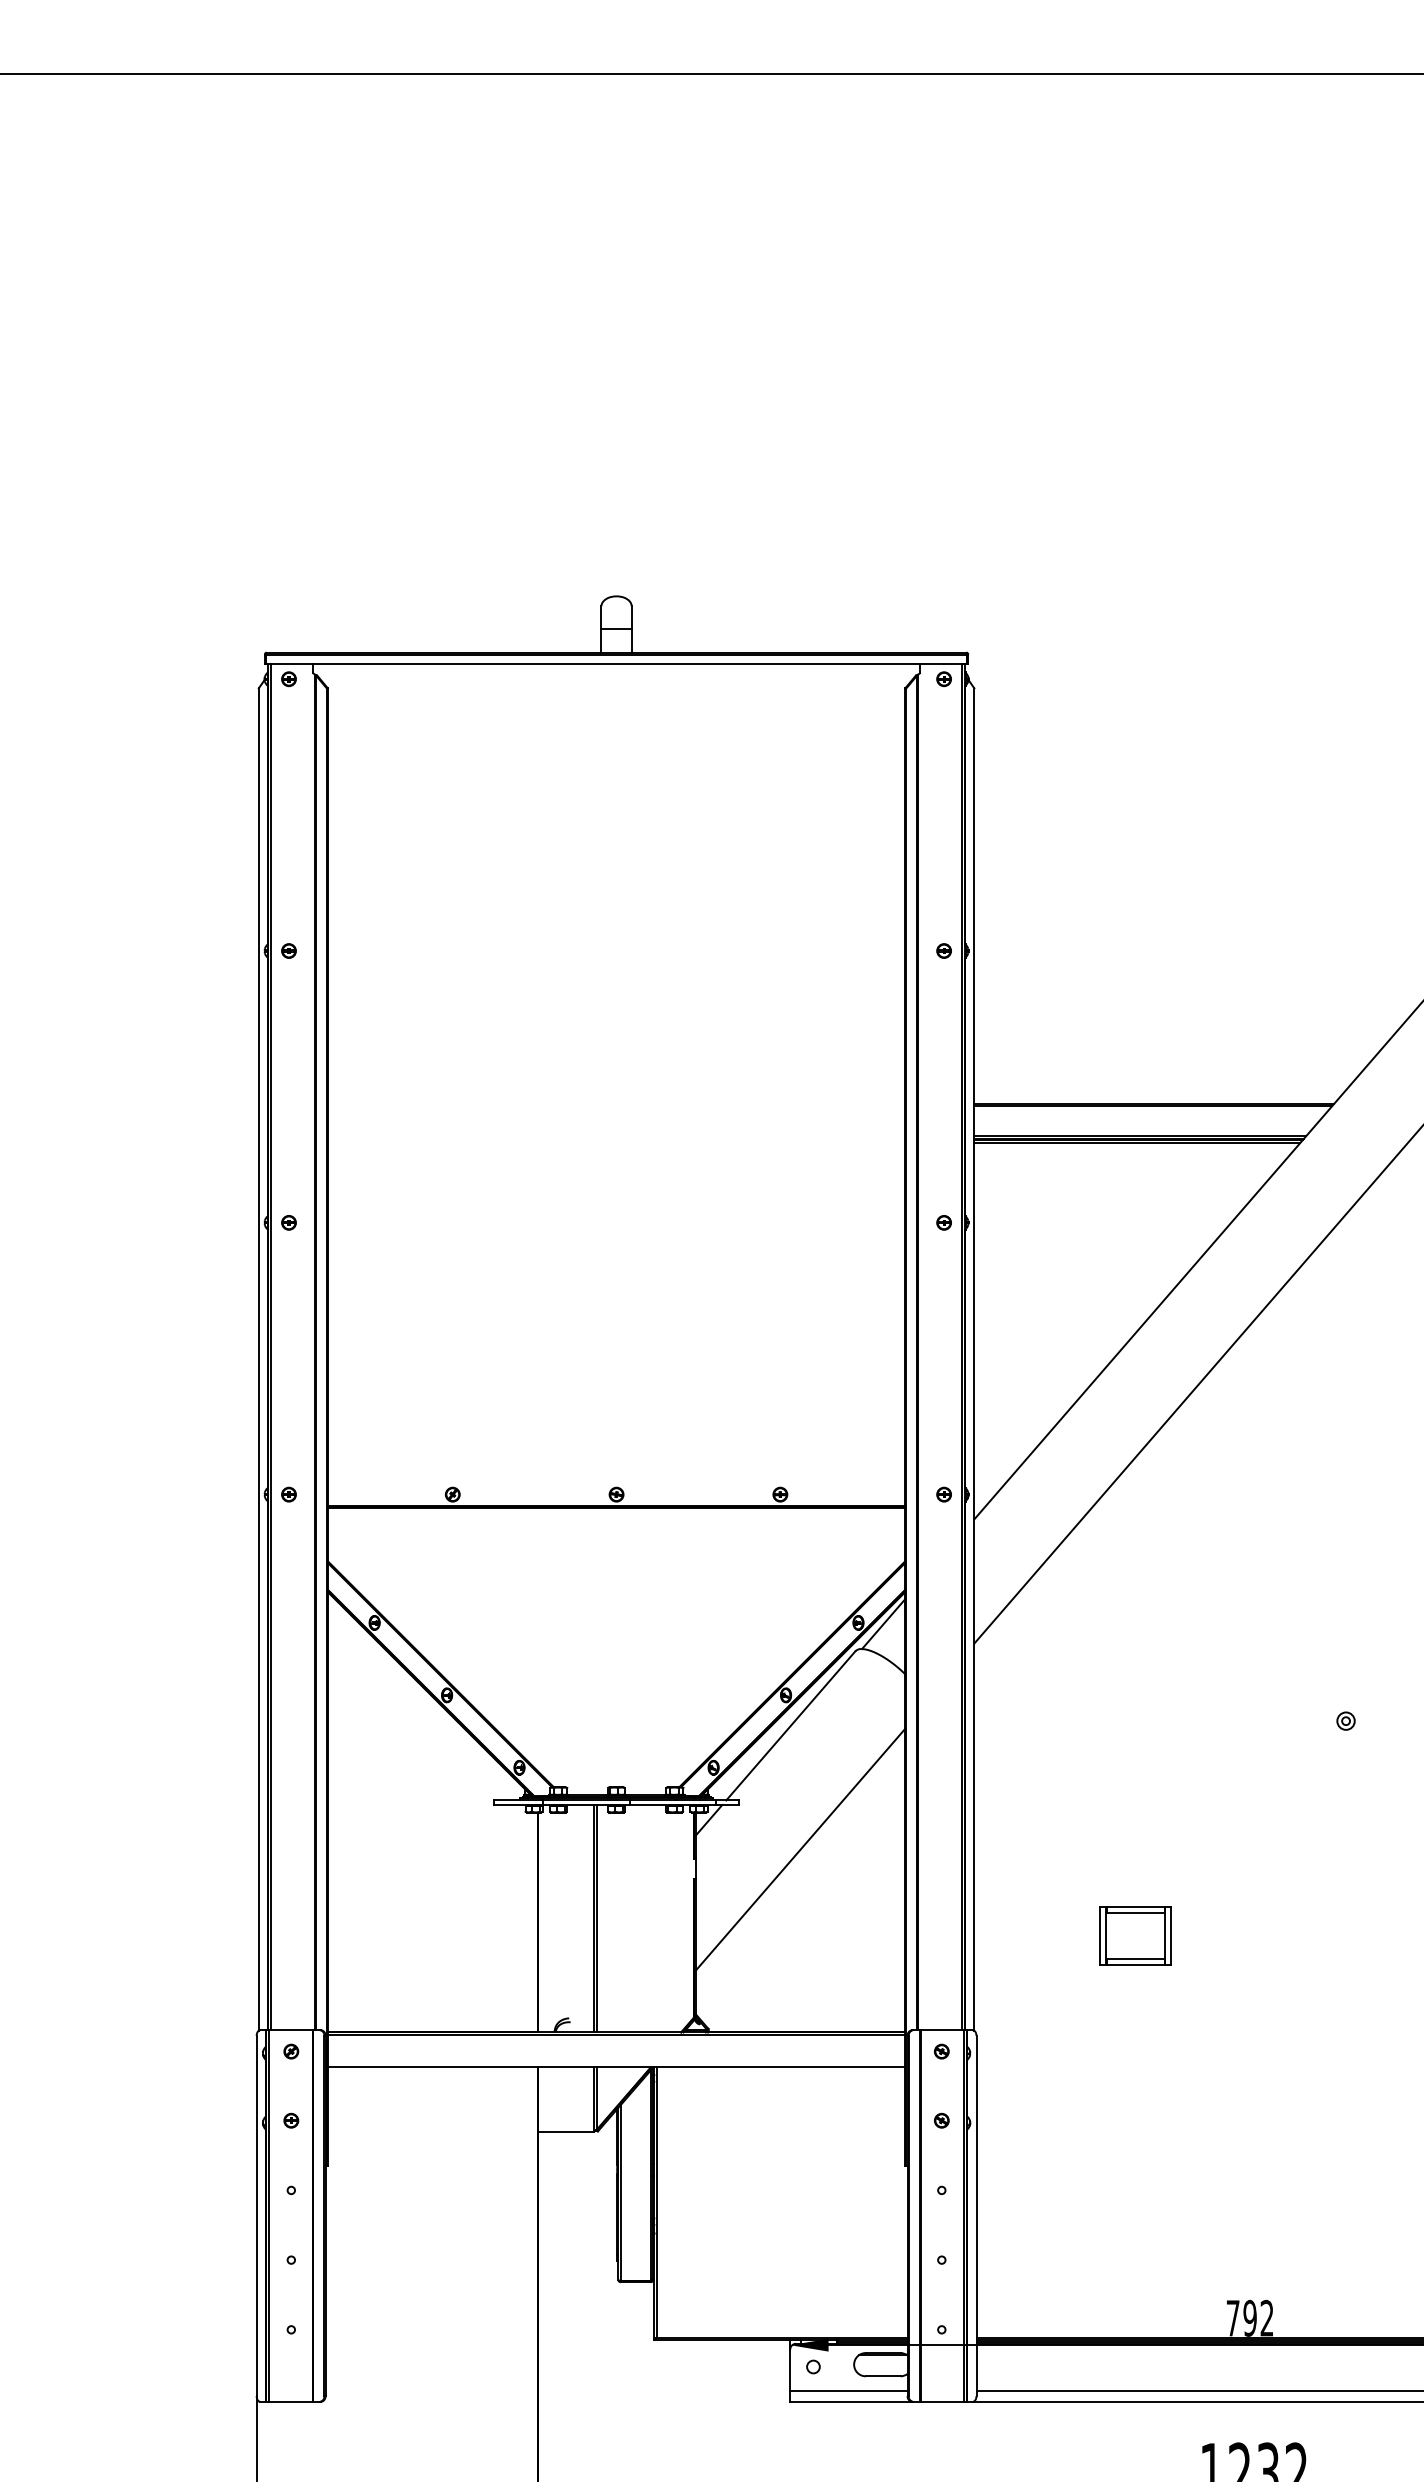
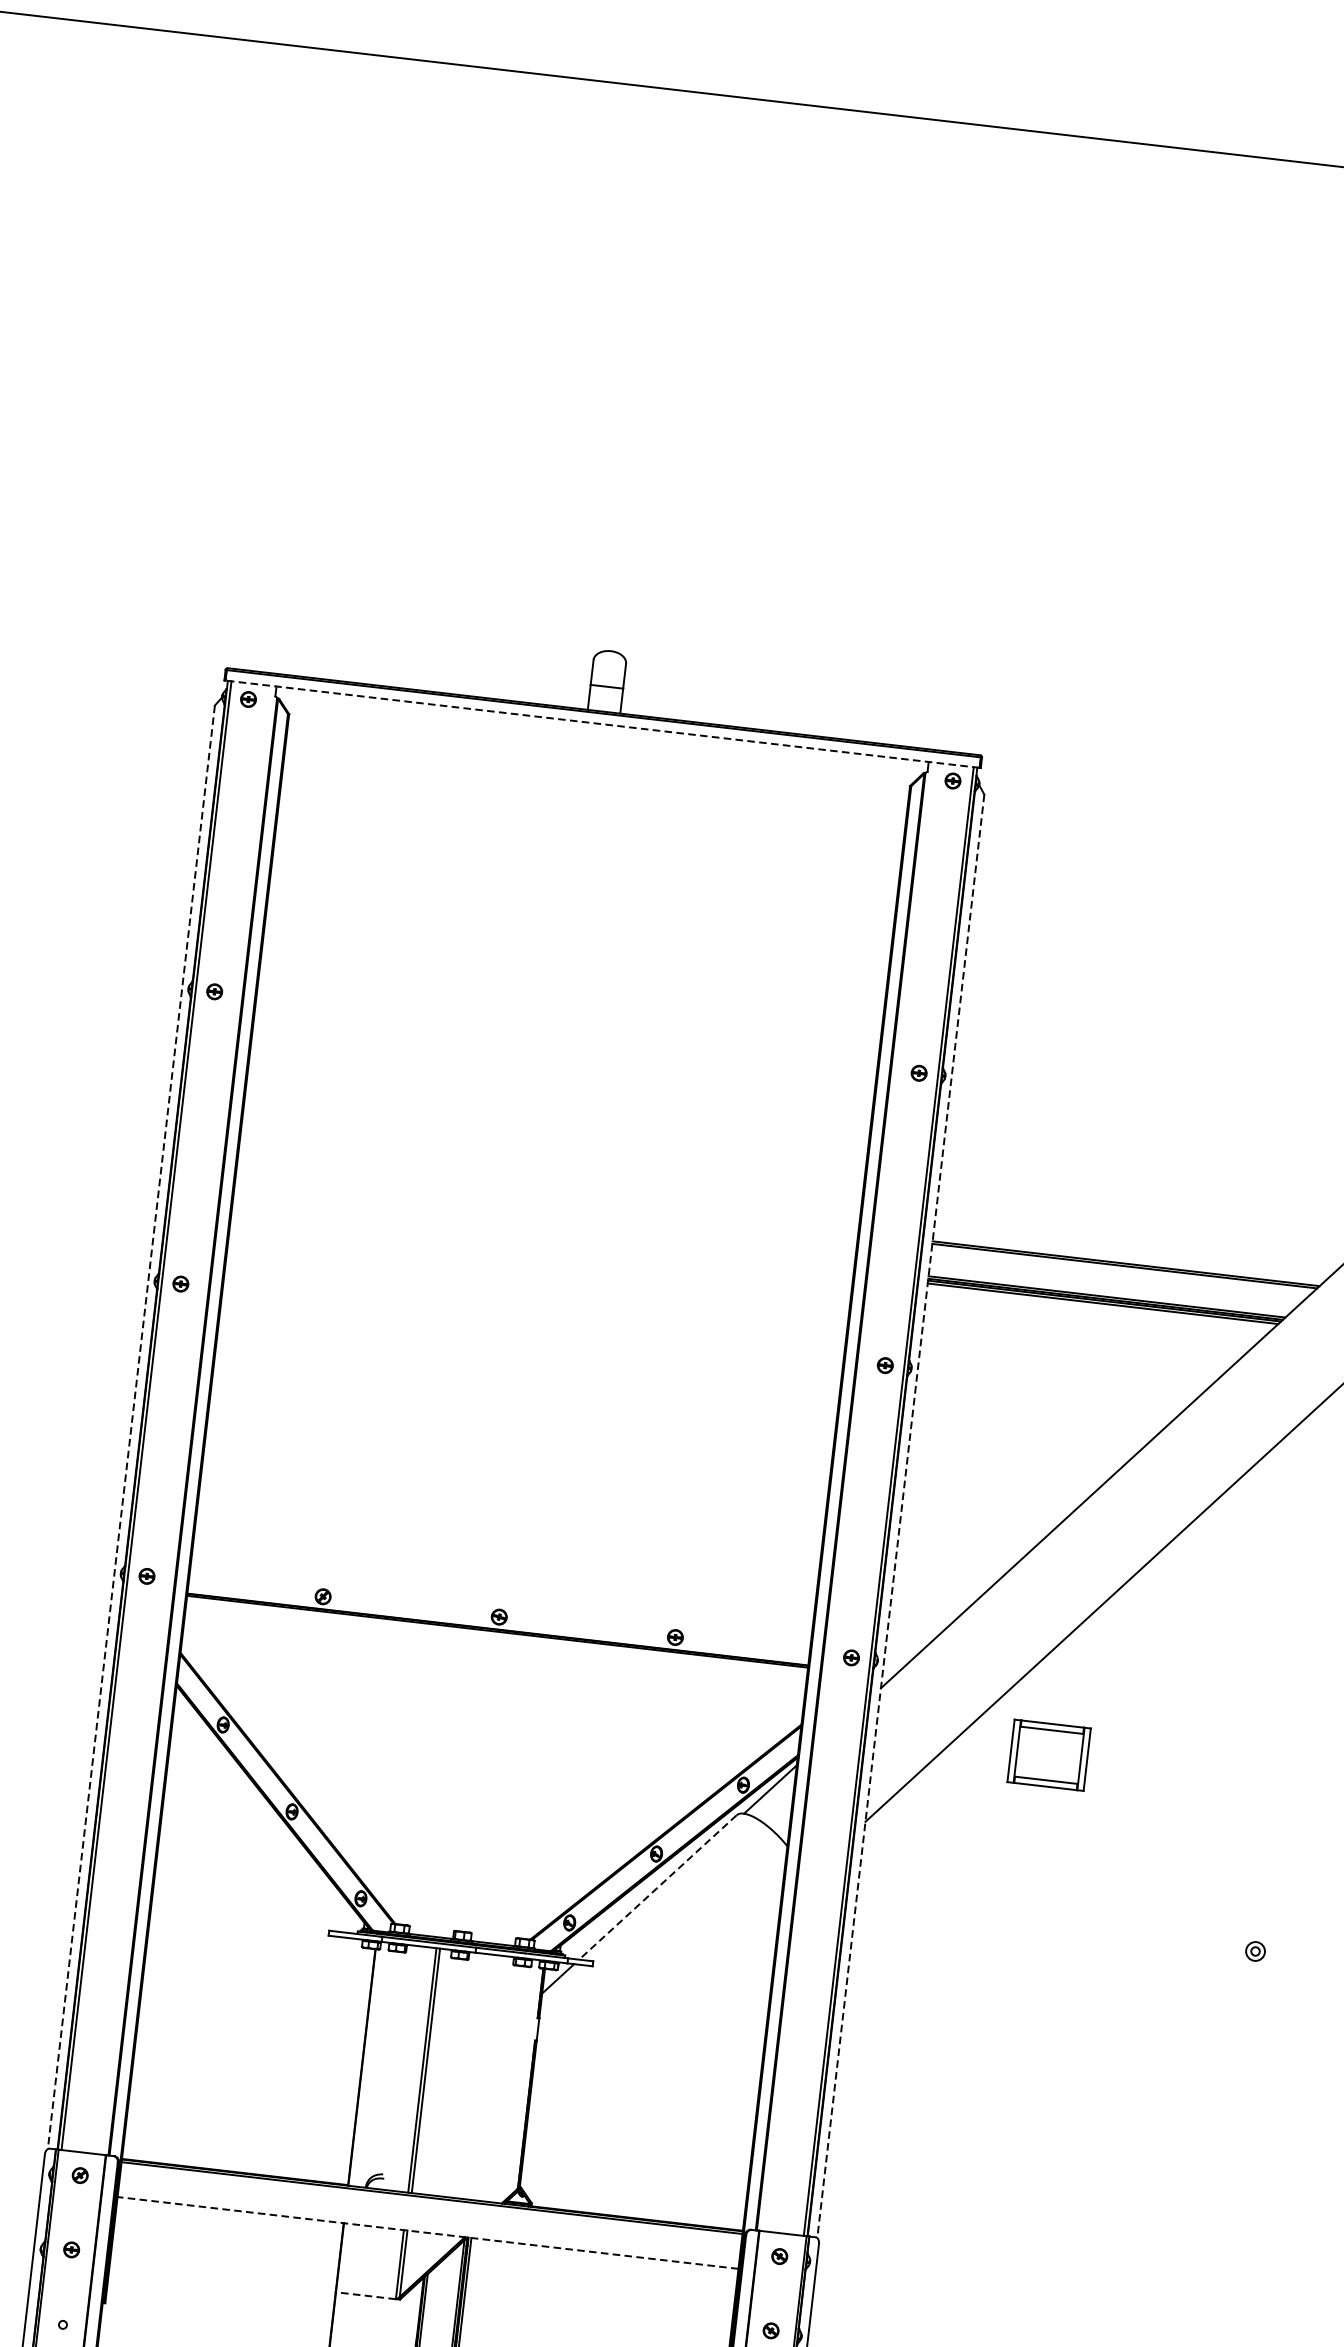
line: (616, 664) -> (602, 724), solid -> dashed
line: (258, 1360) -> (130, 1428), solid -> dashed
line: (974, 1360) -> (900, 1517), solid -> dashed
line: (790, 1725) -> (657, 1887), solid -> dashed
line: (800, 1849) -> (652, 2021), removed
part: (1135, 1935) -> (1048, 1754), moved
line: (616, 2067) -> (427, 2233), solid -> dashed
line: (566, 2131) -> (366, 2295), solid -> dashed

